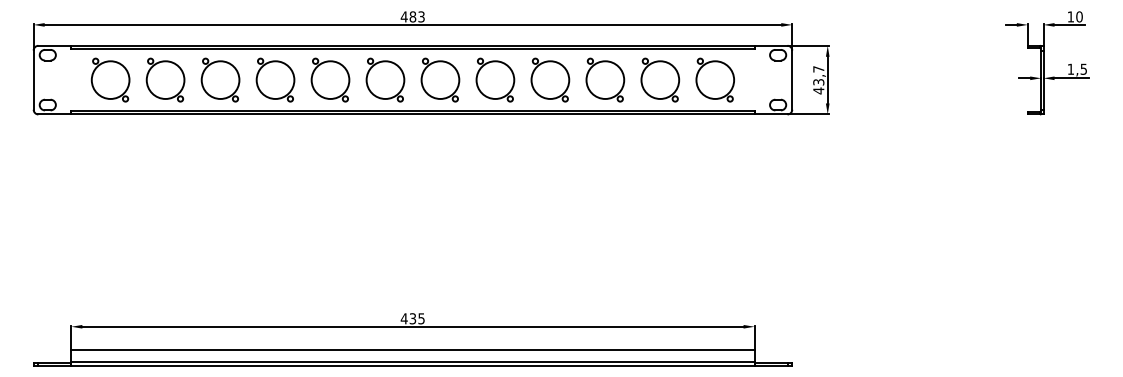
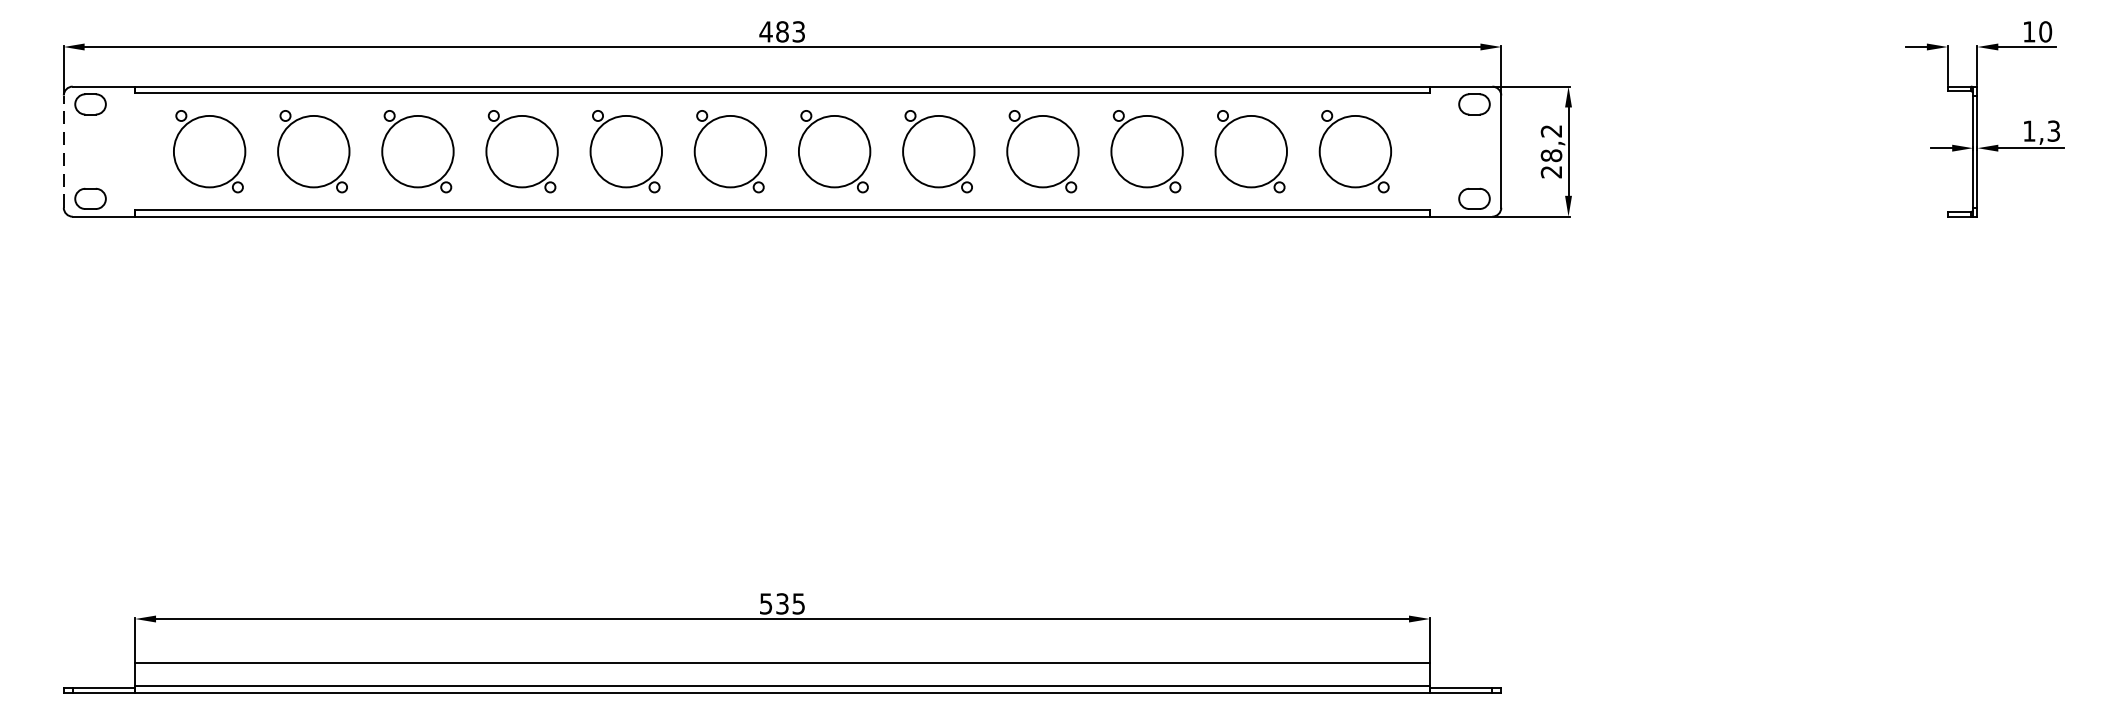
text: (1083, 68) -> (2053, 129), 1,5 -> 1,3
line: (33, 80) -> (63, 152), solid -> dashed
text: (818, 80) -> (1551, 152), 43,7 -> 28,2
text: (403, 318) -> (764, 603), 435 -> 535

